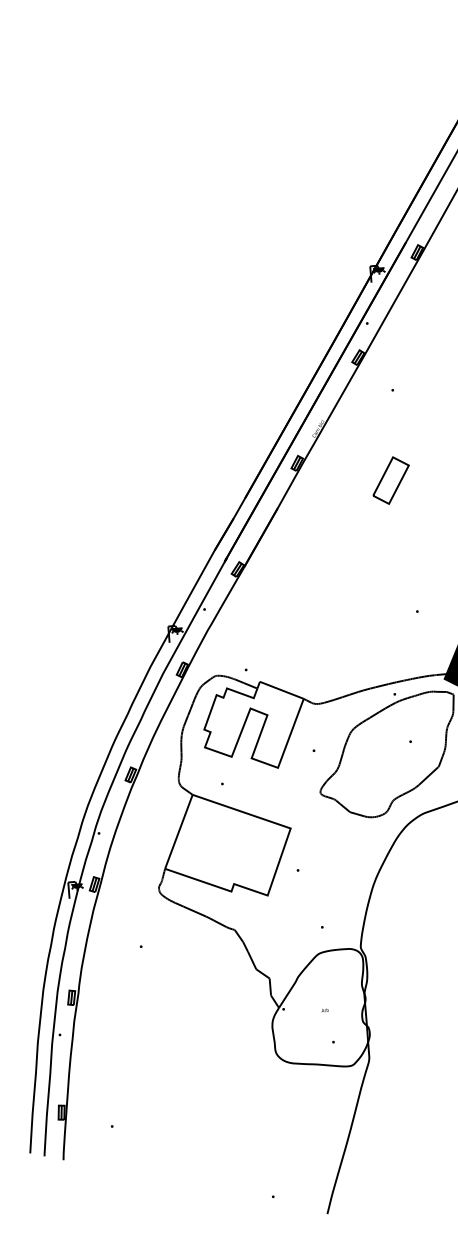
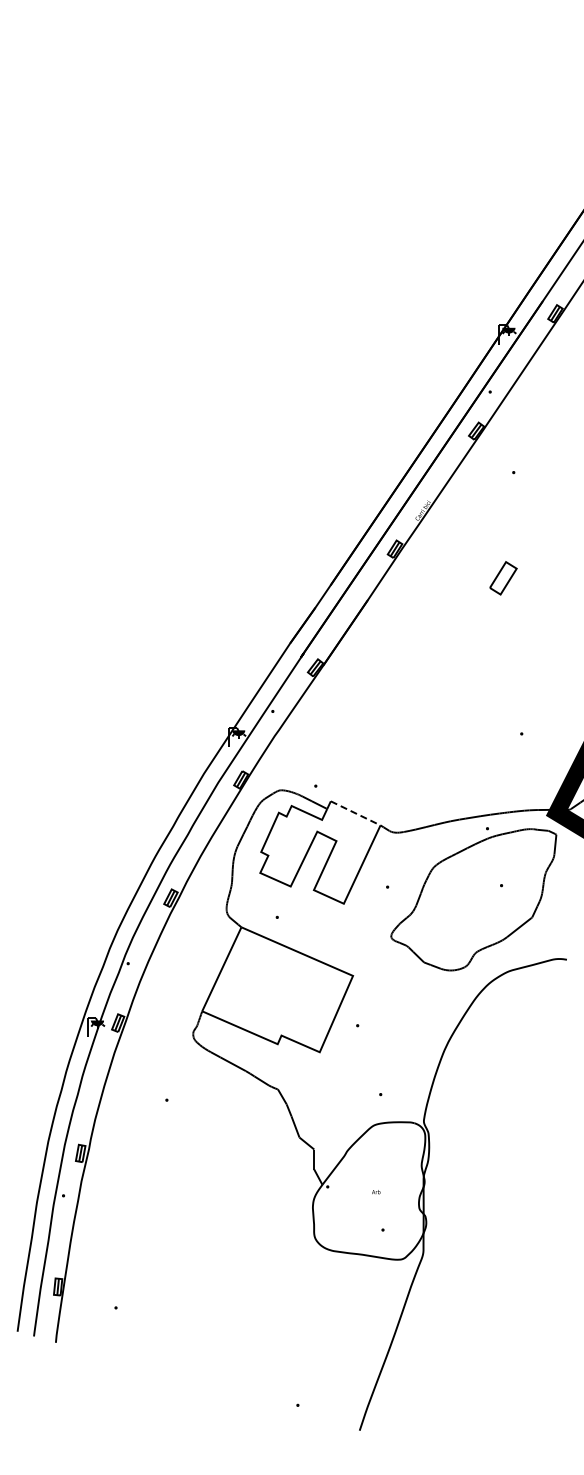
part: (391, 480) -> (503, 578), size x0.6
line: (281, 690) -> (355, 813), solid -> dashed

